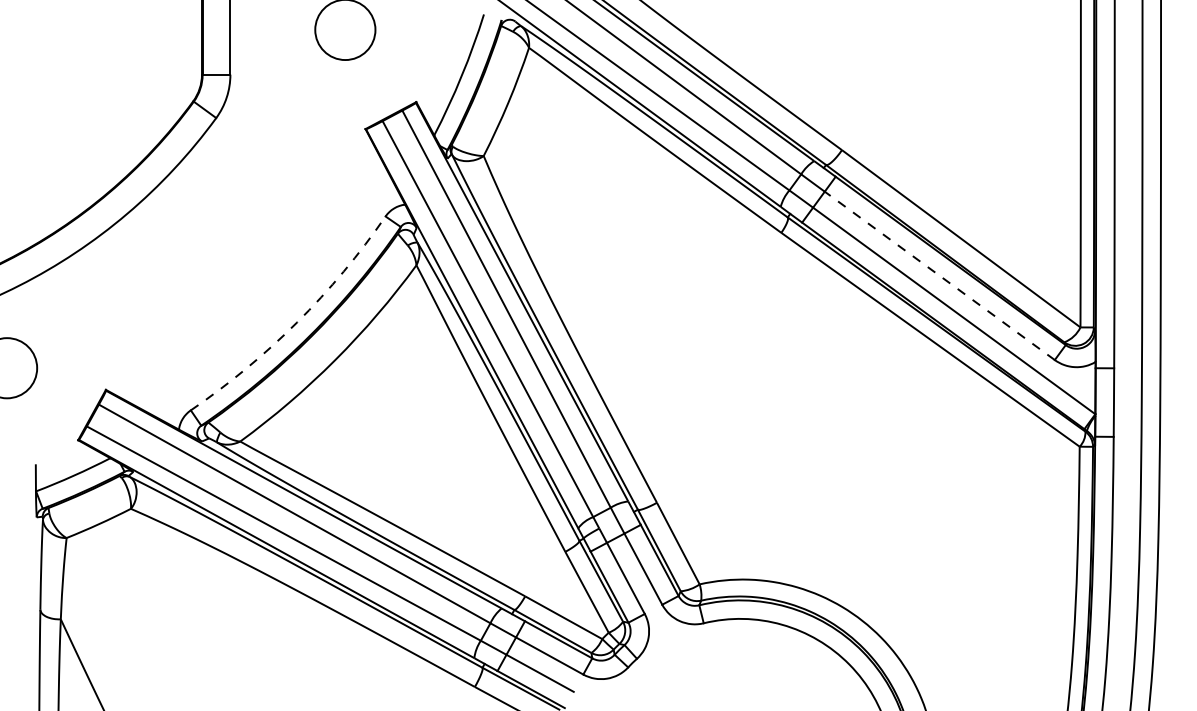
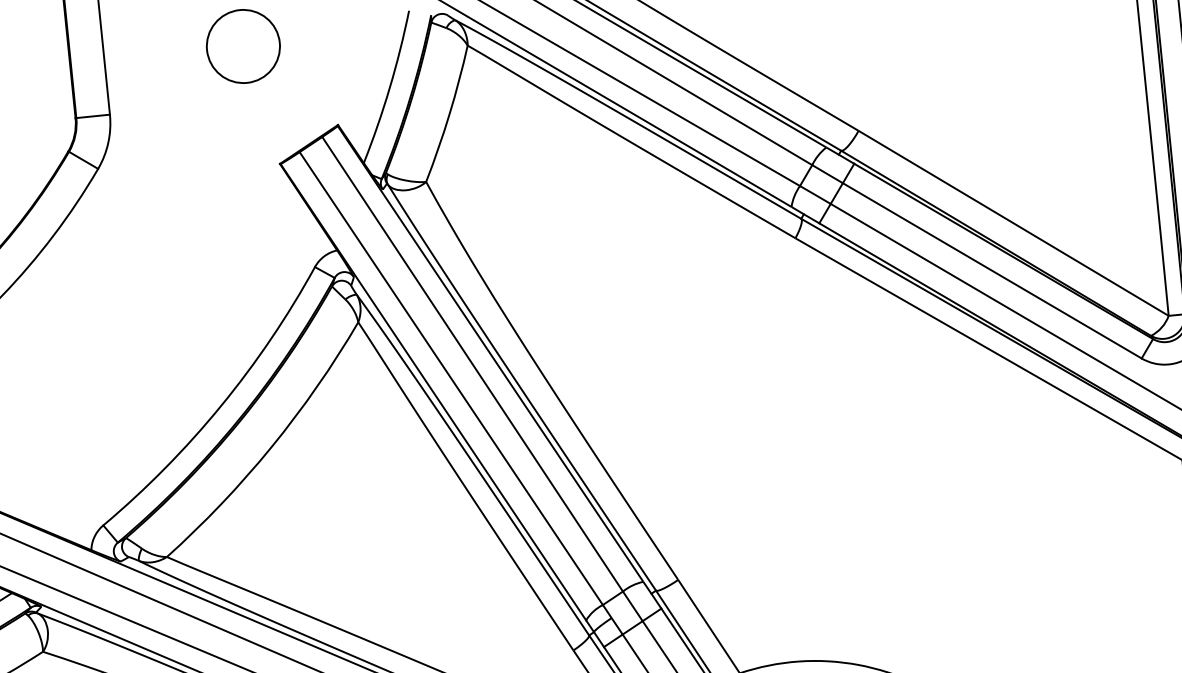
line: (939, 275) -> (991, 270), dashed -> solid
arc: (297, 322) -> (221, 406), dashed -> solid

